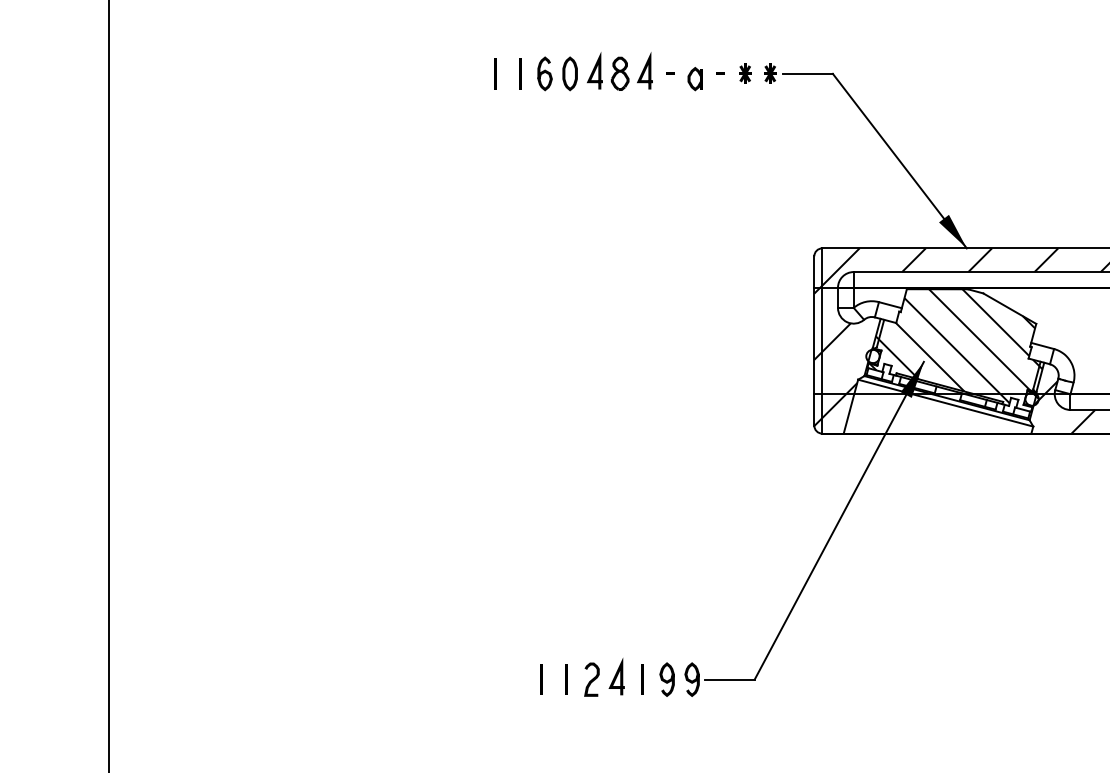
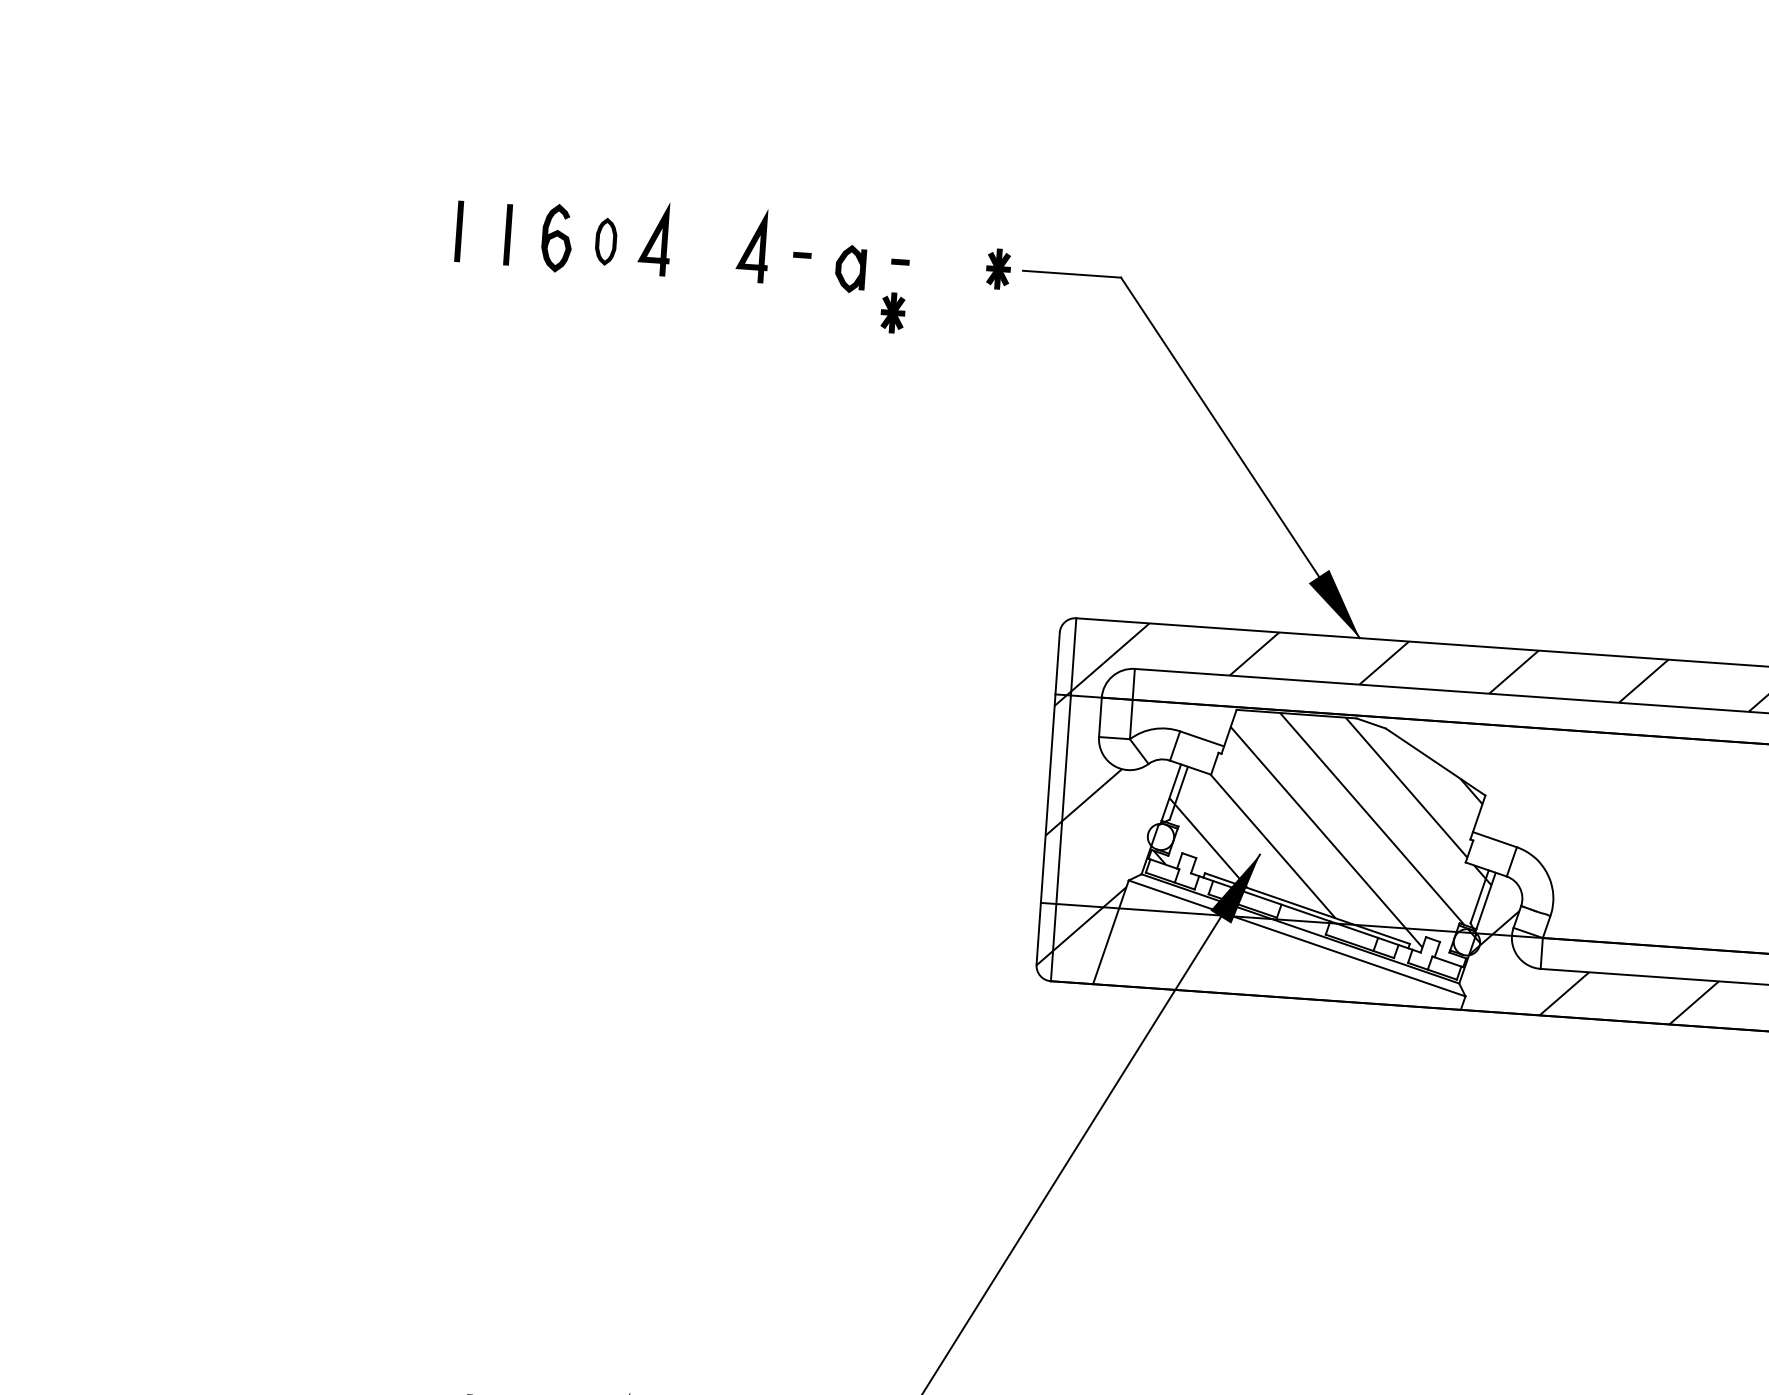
part: (569, 73) -> (605, 240), size x0.7
part: (619, 73) -> (702, 247), removed
part: (745, 73) -> (893, 312), moved

